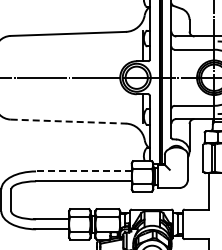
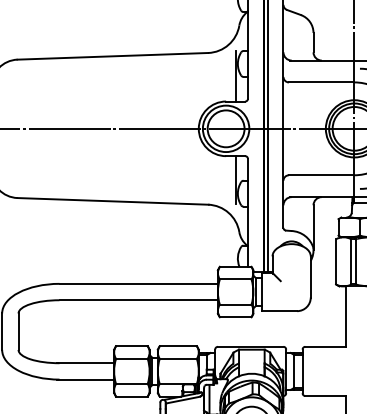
line: (68, 121) -> (113, 201), dashed -> solid
line: (83, 171) -> (138, 283), dashed -> solid

